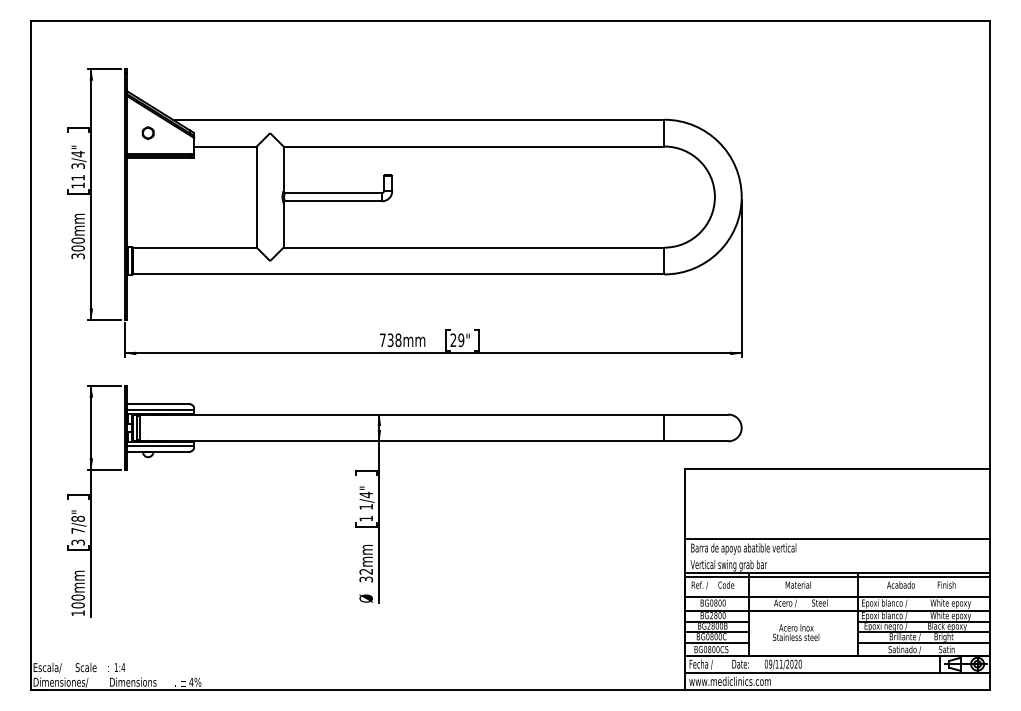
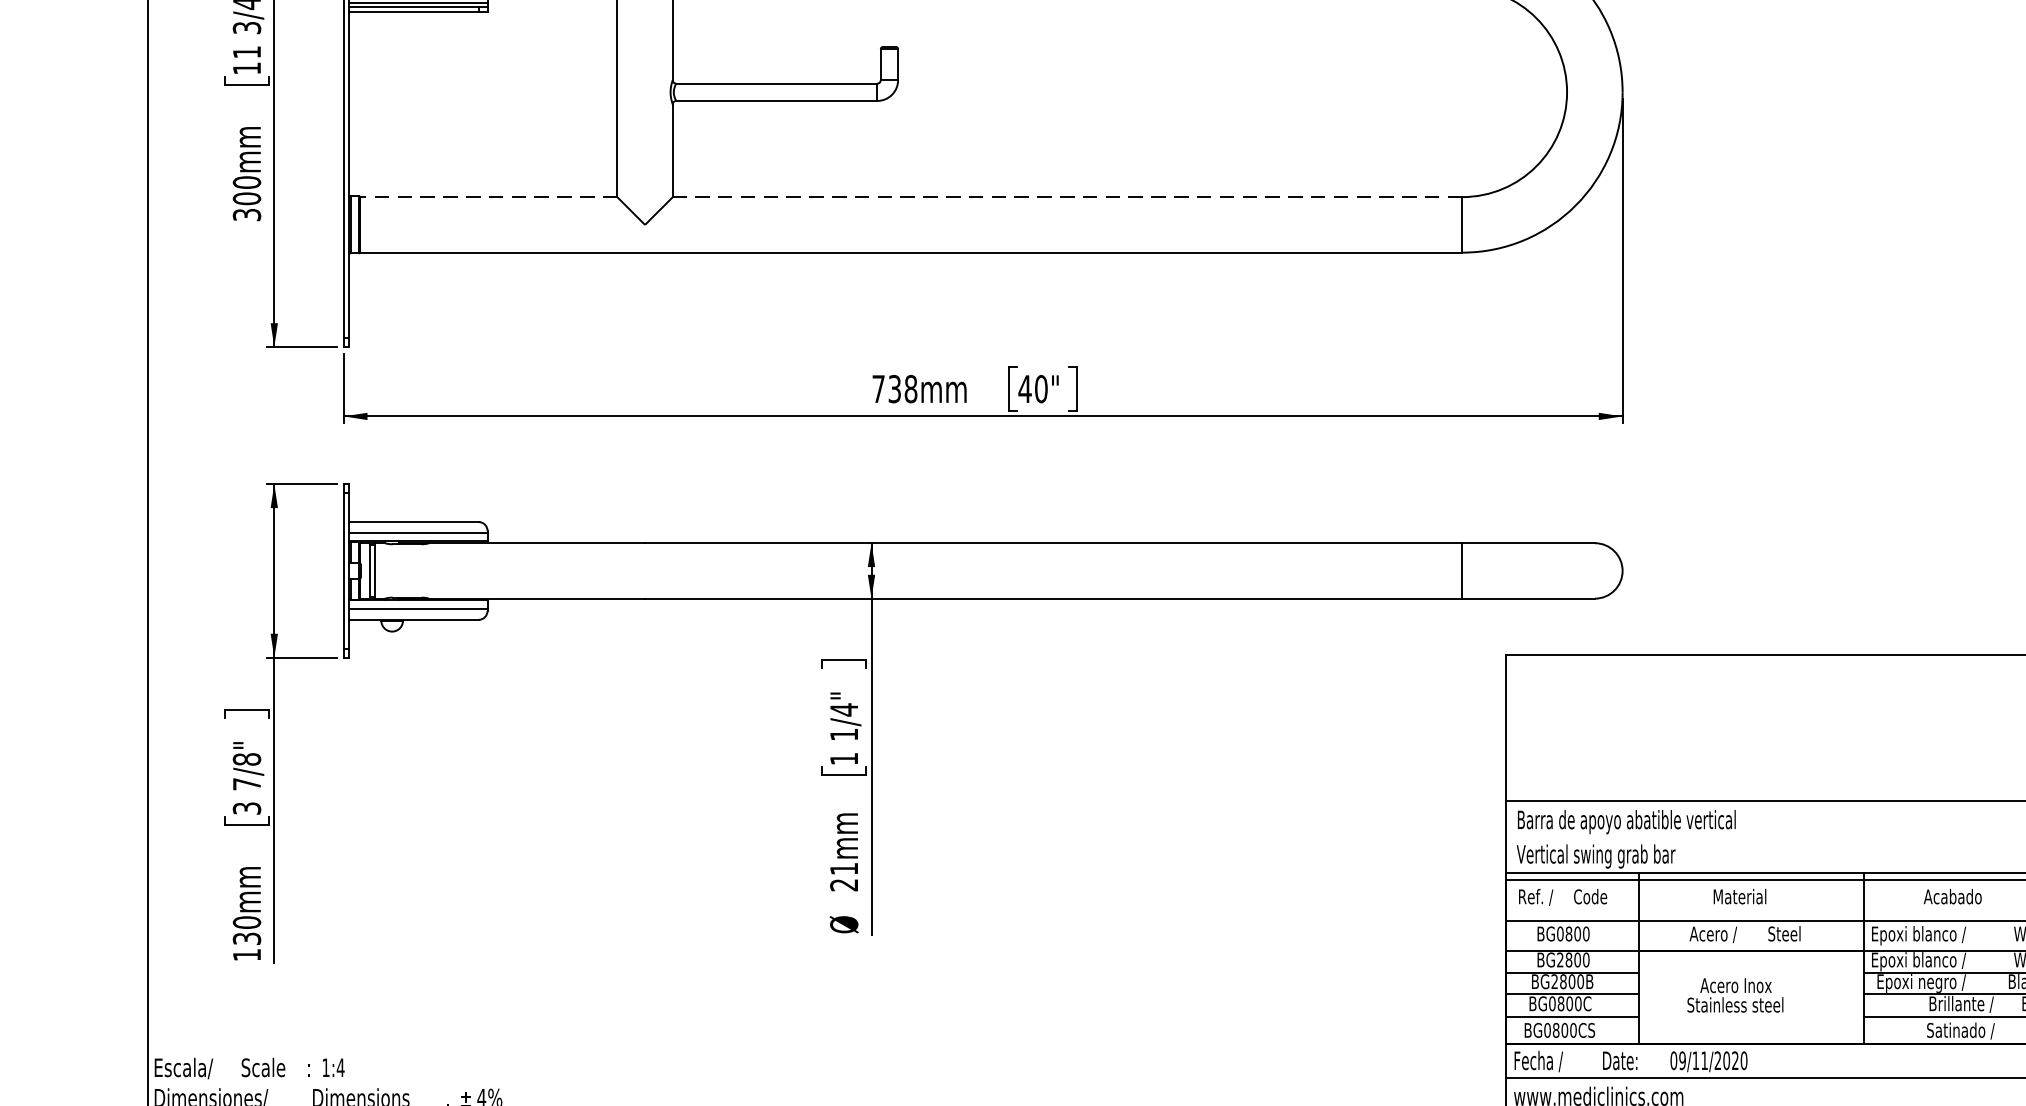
line: (194, 247) -> (488, 196), solid -> dashed
line: (473, 247) -> (1066, 196), solid -> dashed
text: (457, 340) -> (1033, 389), 29" -> 40"
text: (366, 575) -> (844, 876), 32mm -> 21mm
text: (77, 605) -> (245, 939), 100mm -> 130mm

